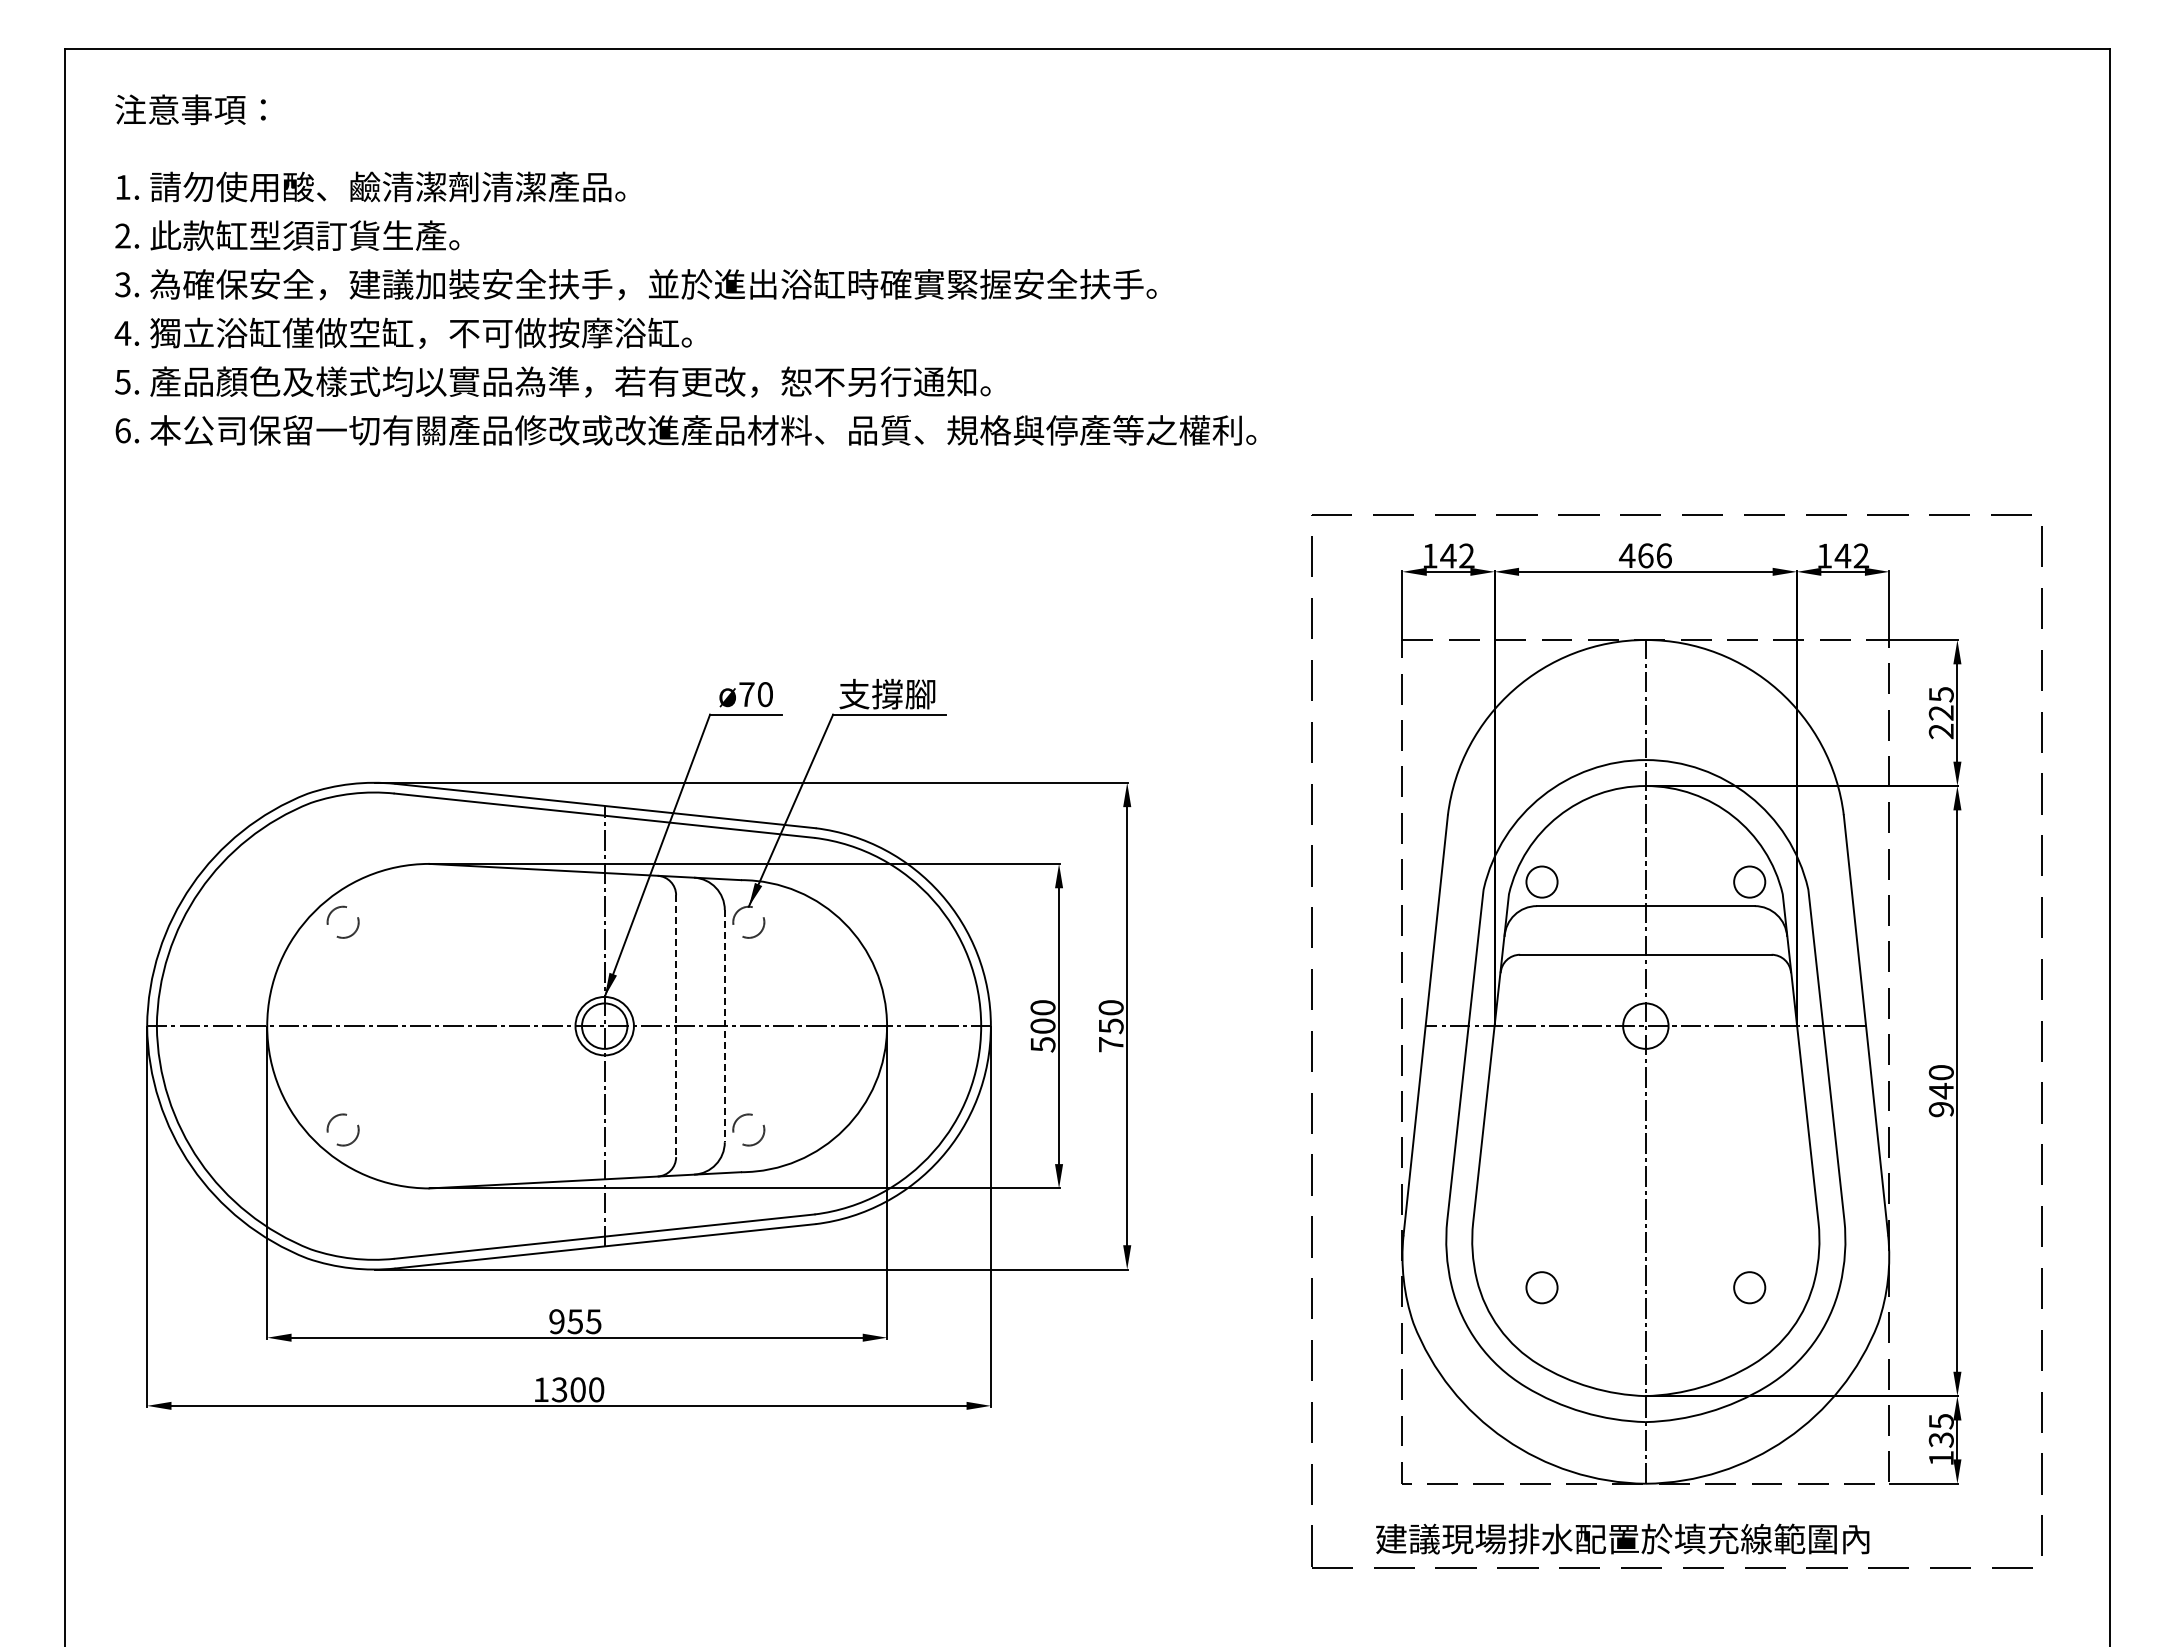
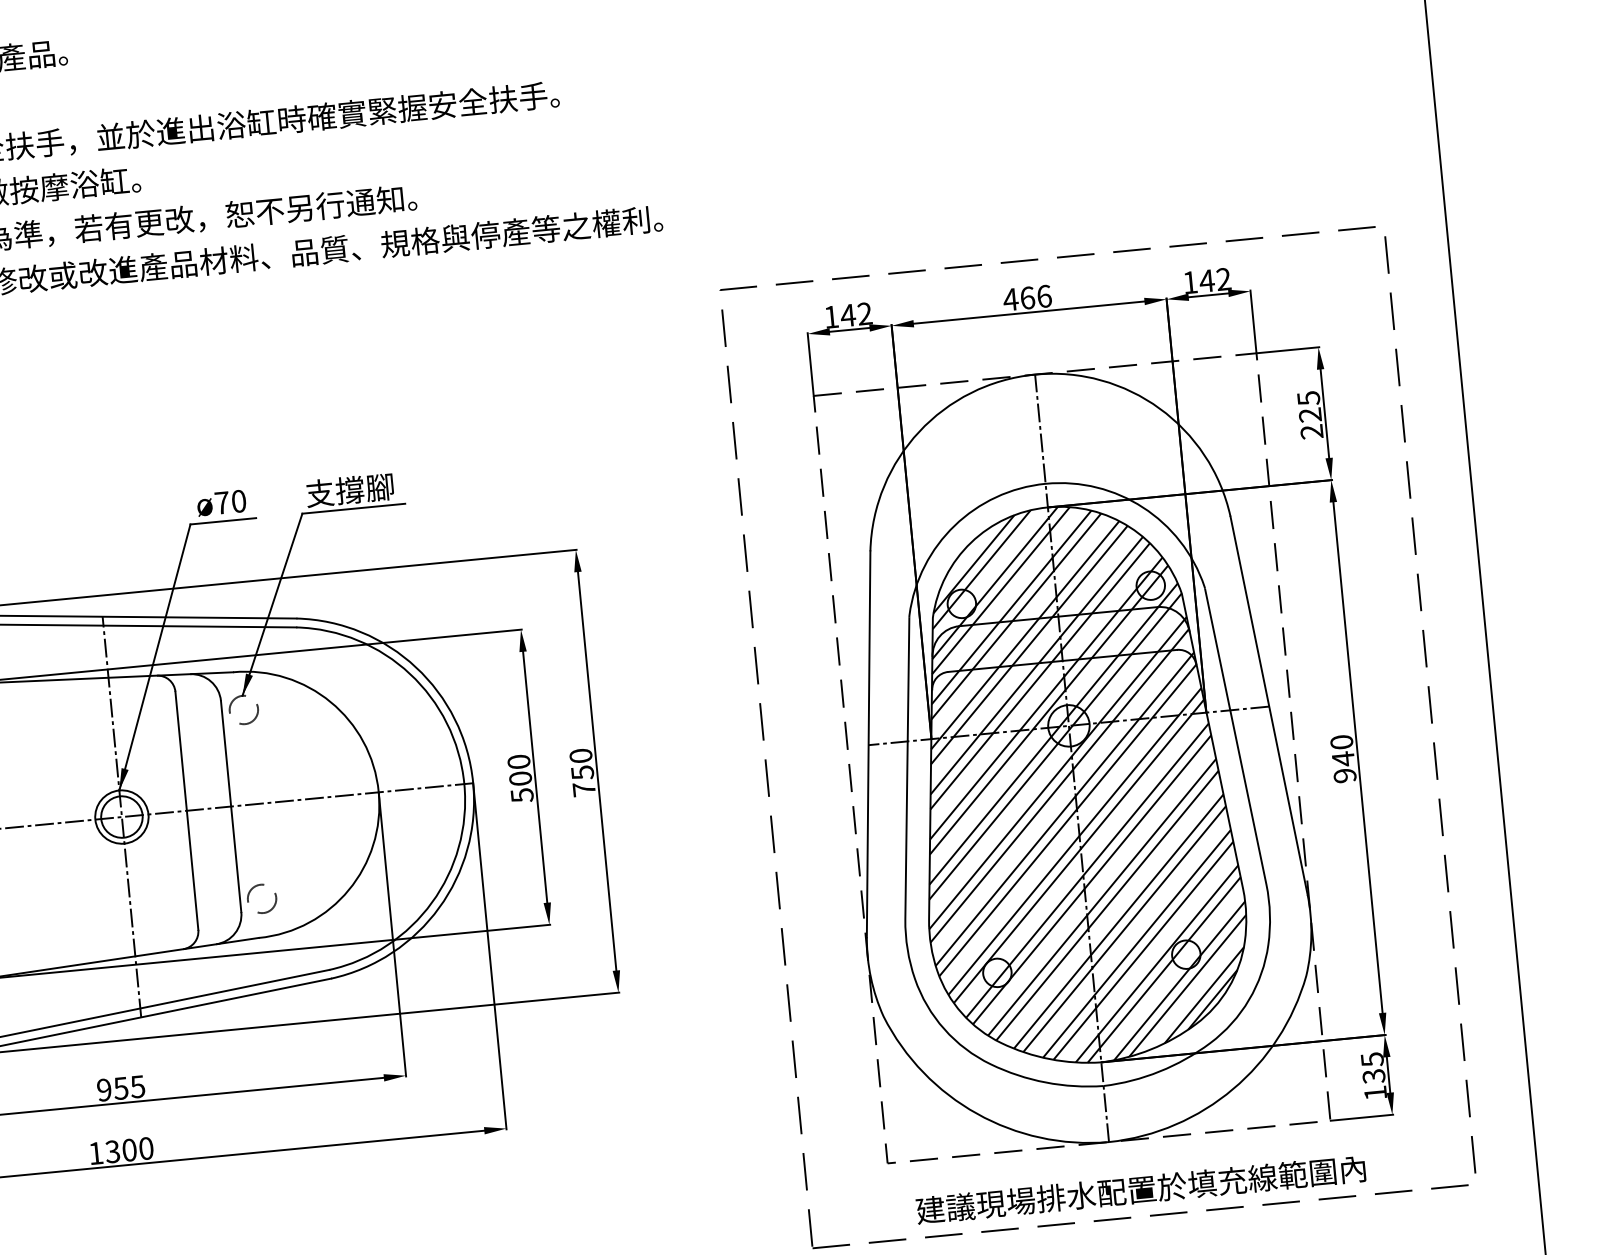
line: (676, 1026) -> (187, 811), dashed -> solid
line: (724, 1026) -> (230, 806), dashed -> solid
hatch: (1645, 1090) -> (1074, 784), added
text: (1622, 1538) -> (1140, 1189), moved

